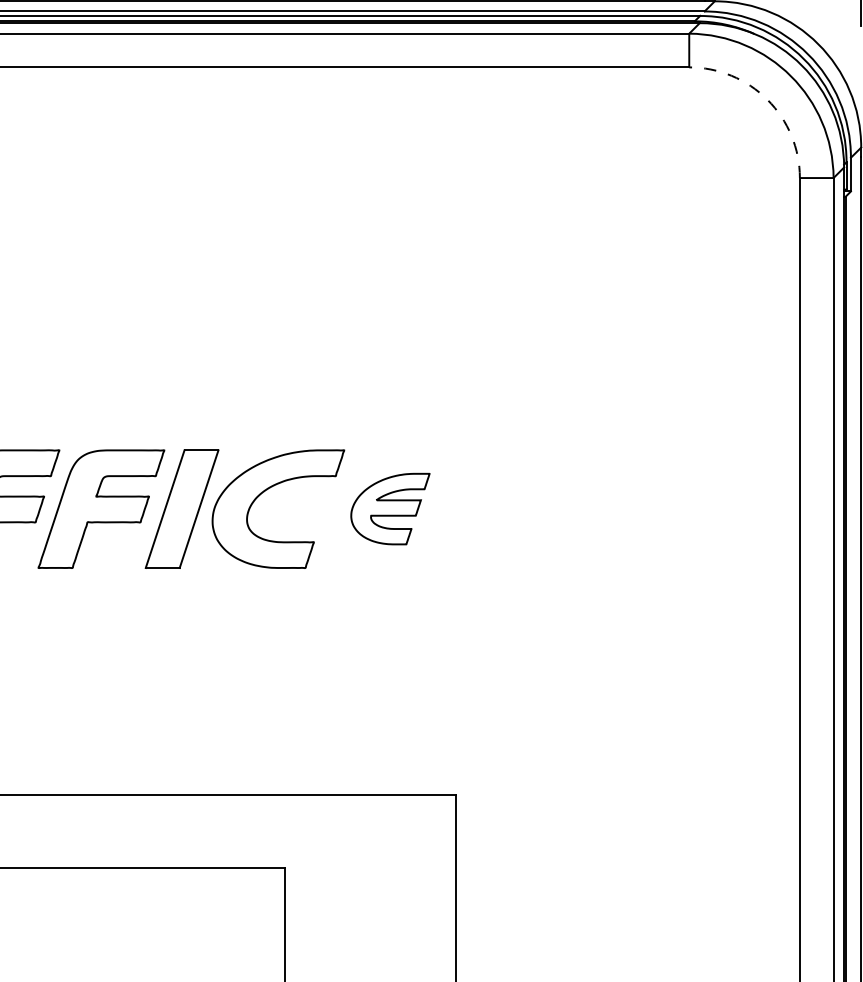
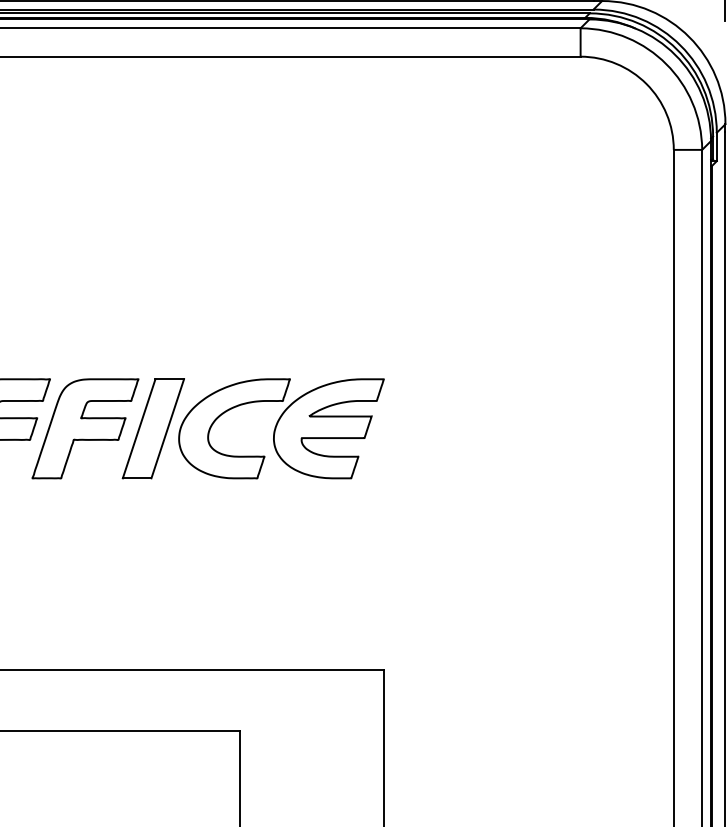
arc: (767, 99) -> (646, 83), dashed -> solid
part: (390, 508) -> (328, 428), size x1.67

